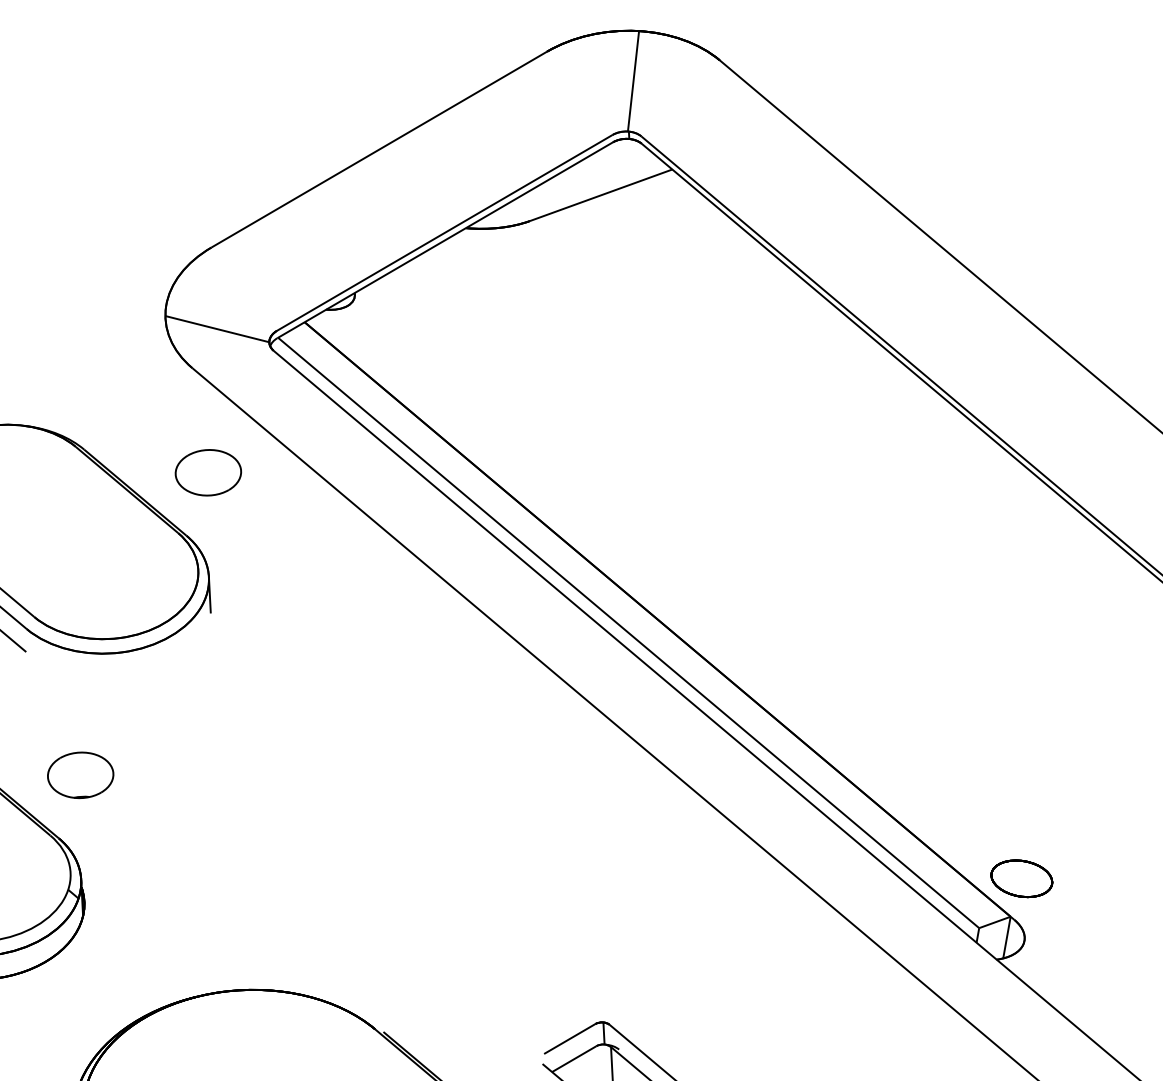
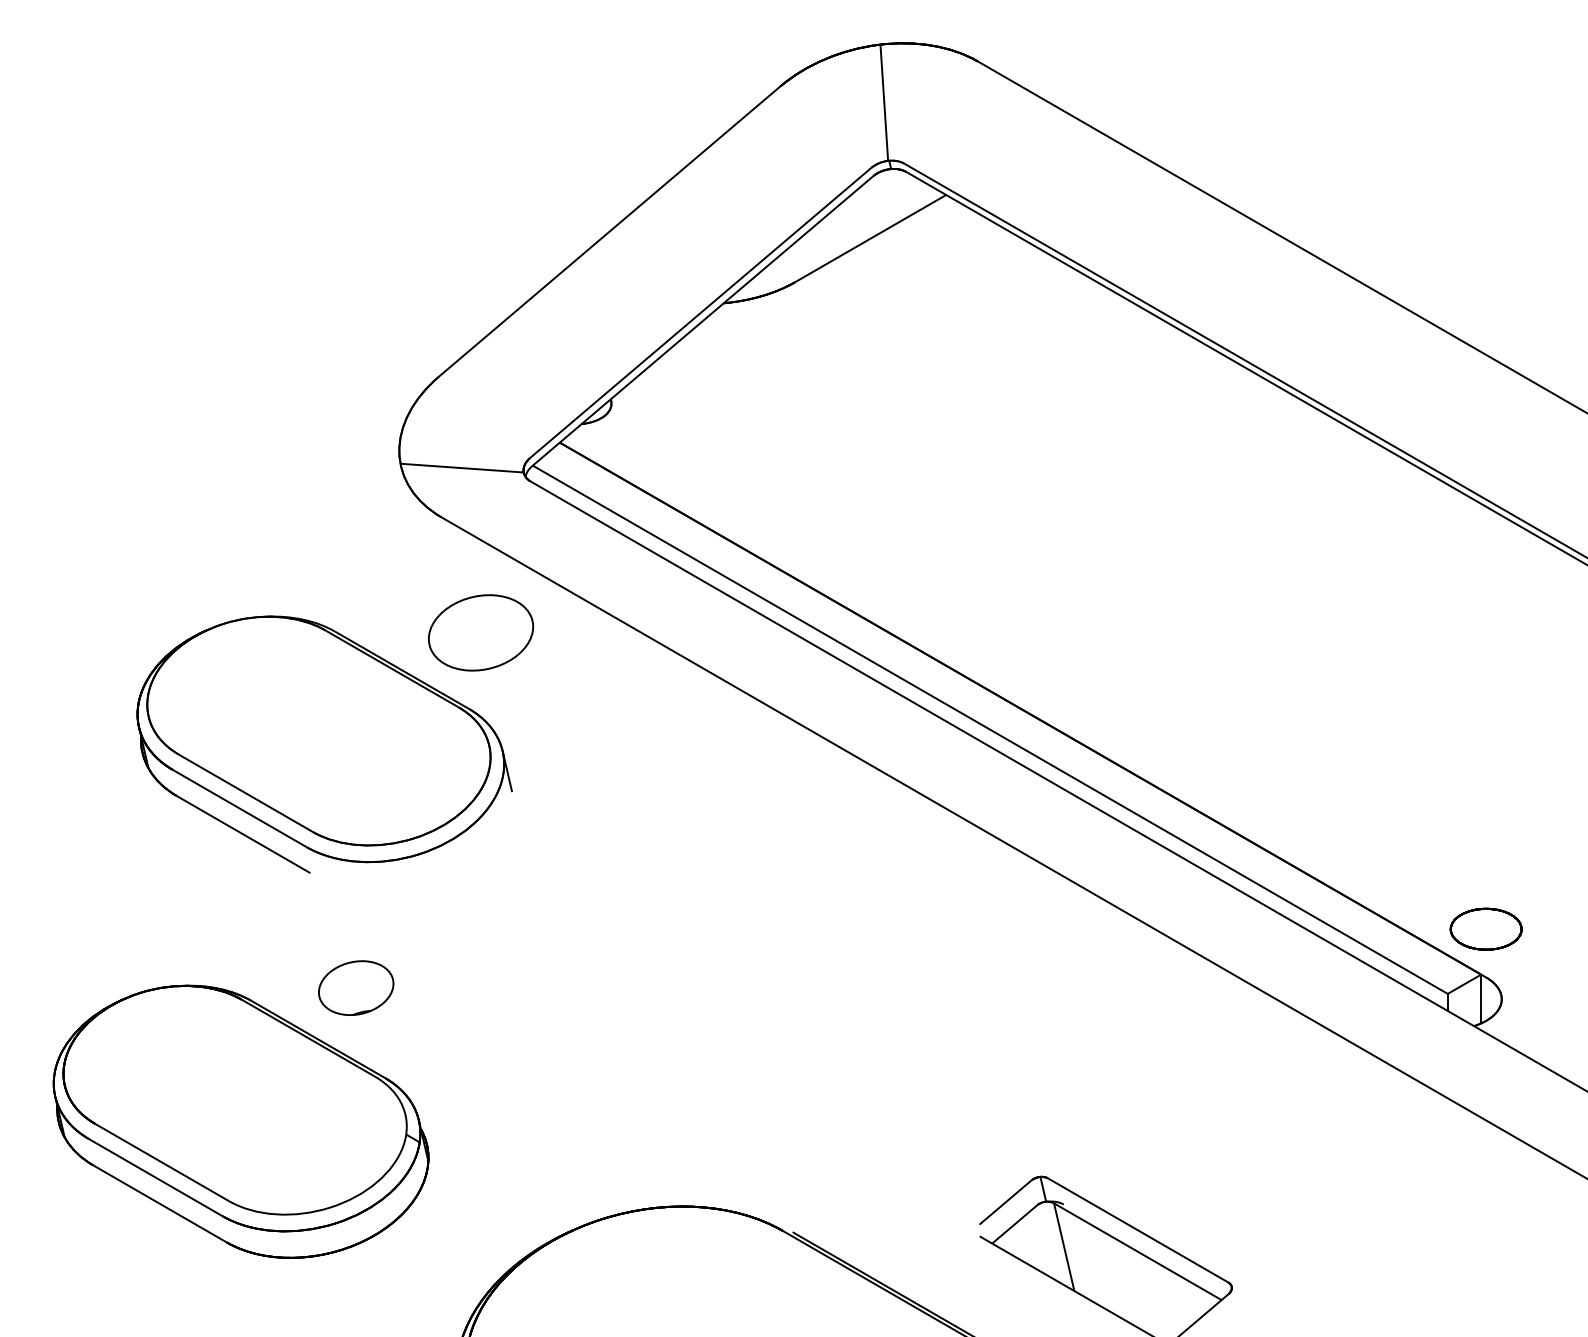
part: (208, 472) -> (480, 632), size x1.4
part: (81, 774) -> (356, 987), moved

